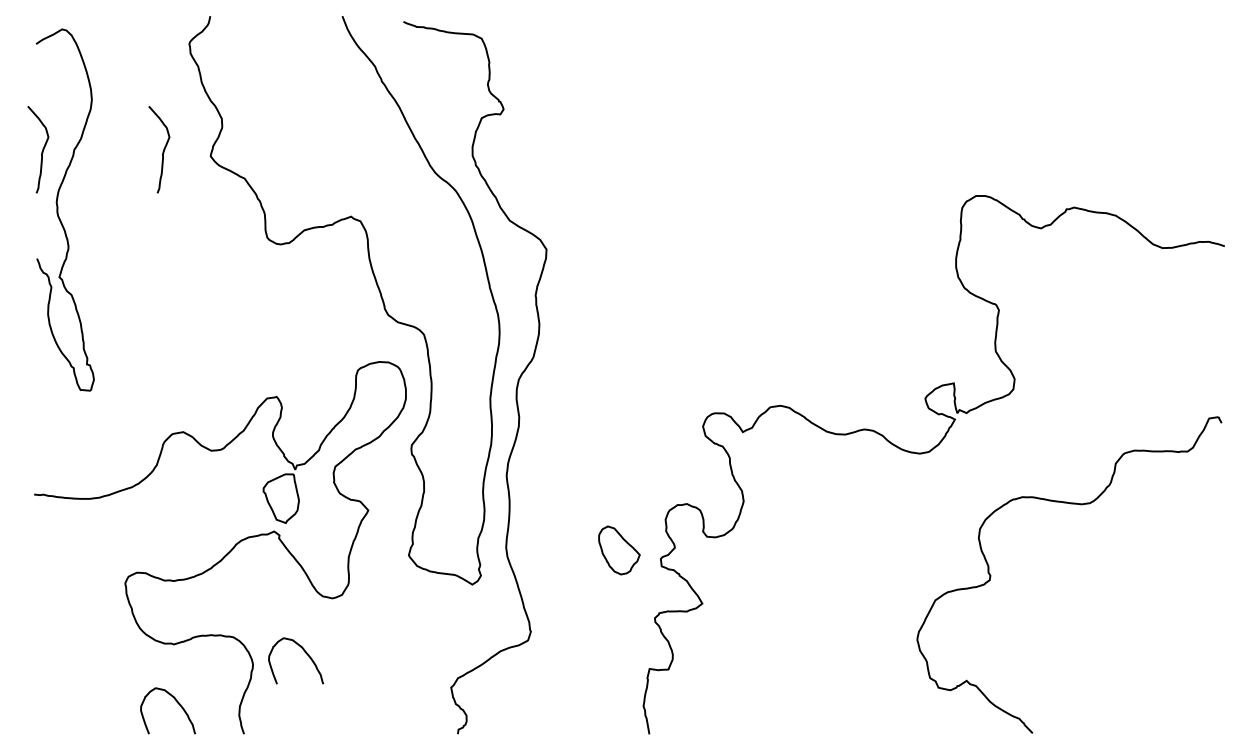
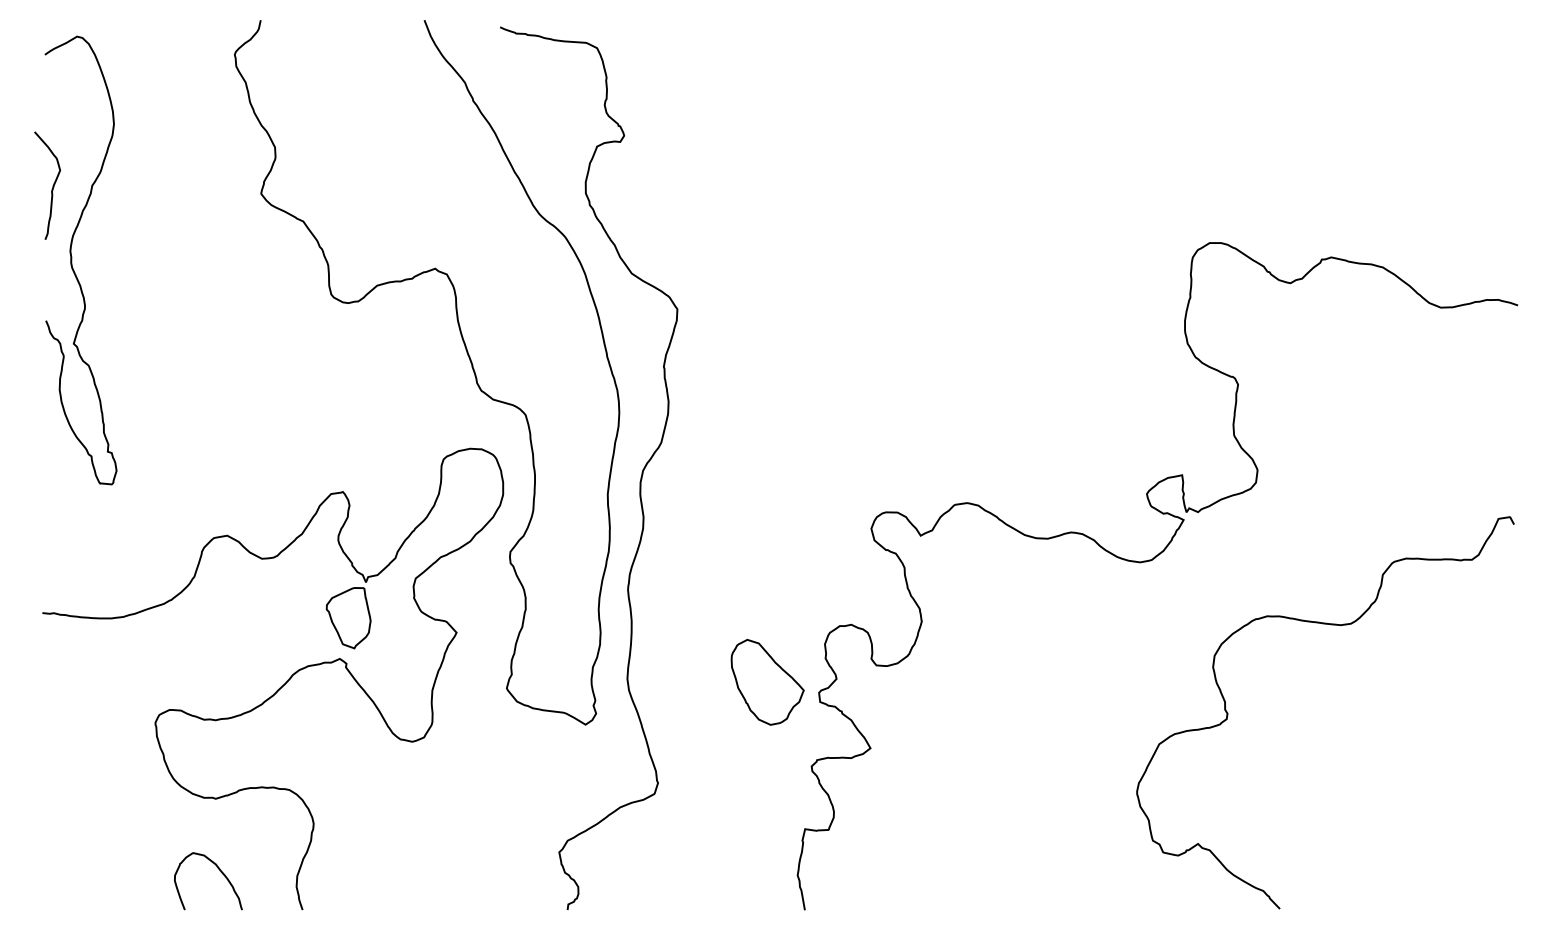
curve: (162, 151) -> (201, 187), removed
part: (619, 550) -> (767, 682), size x1.43
curve: (304, 652) -> (377, 808), removed

